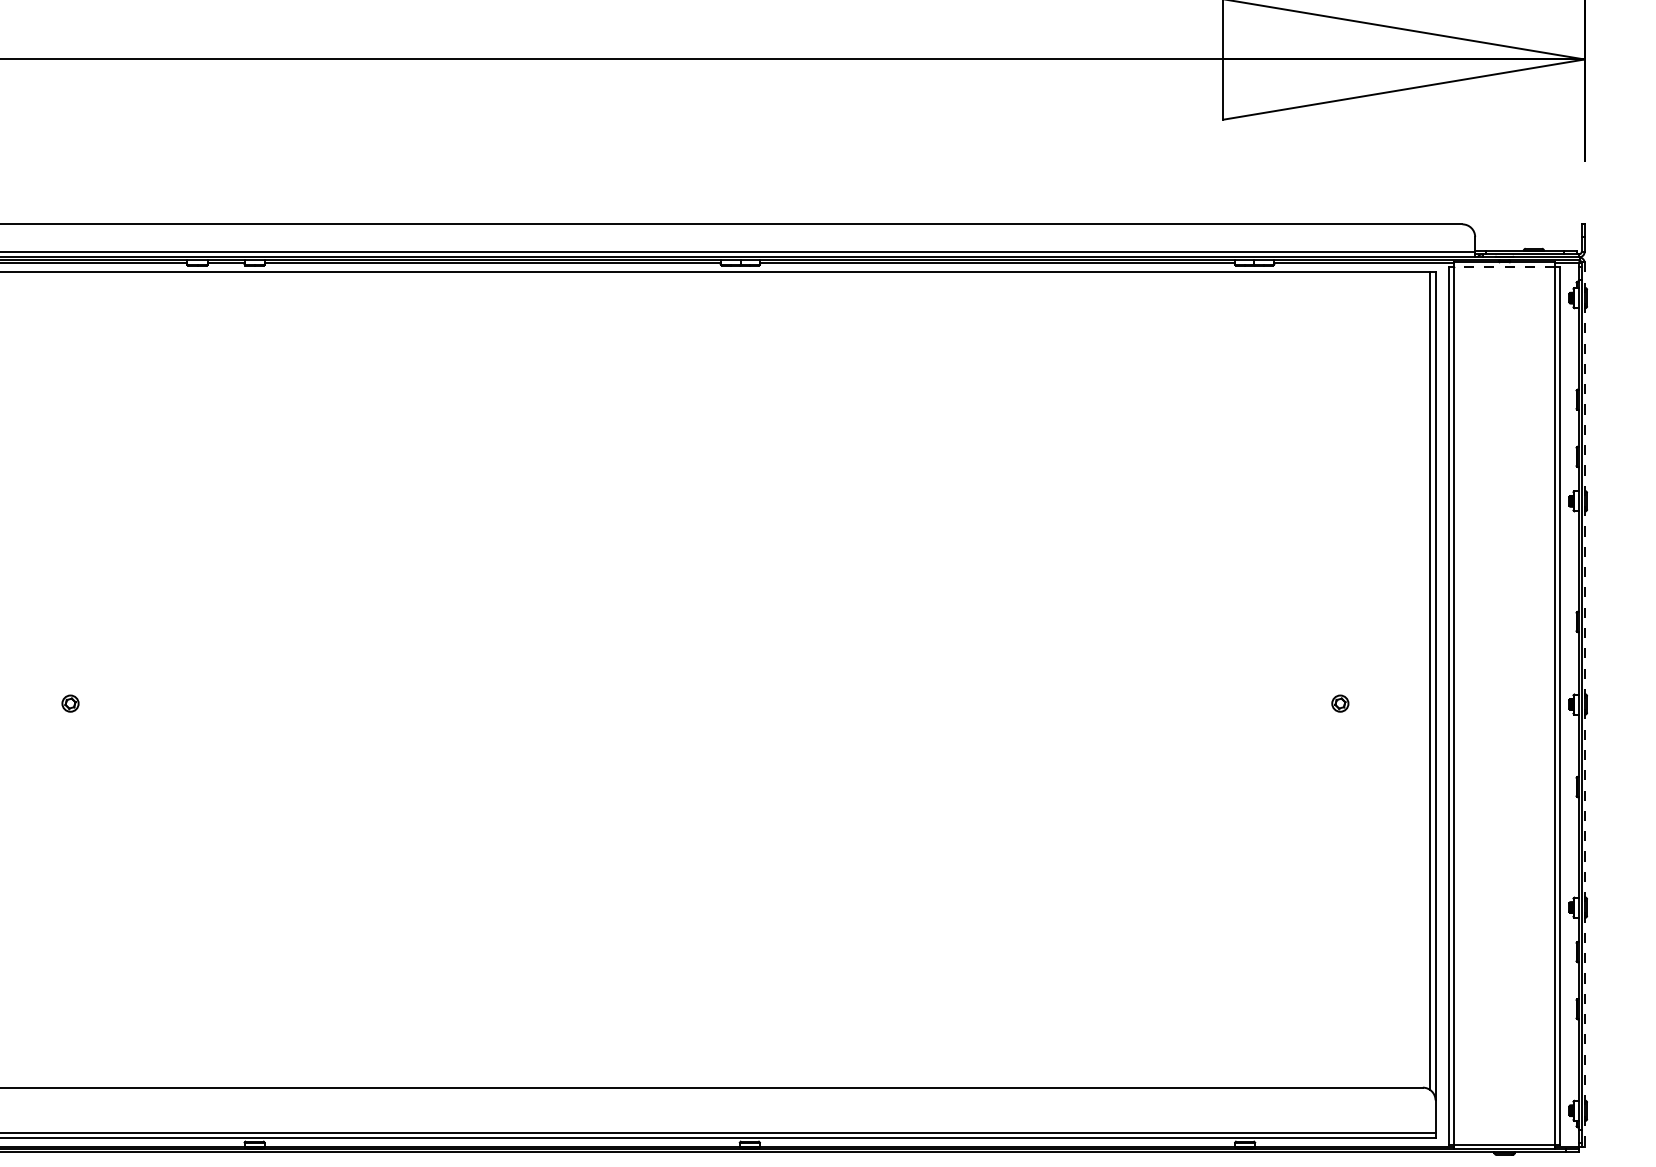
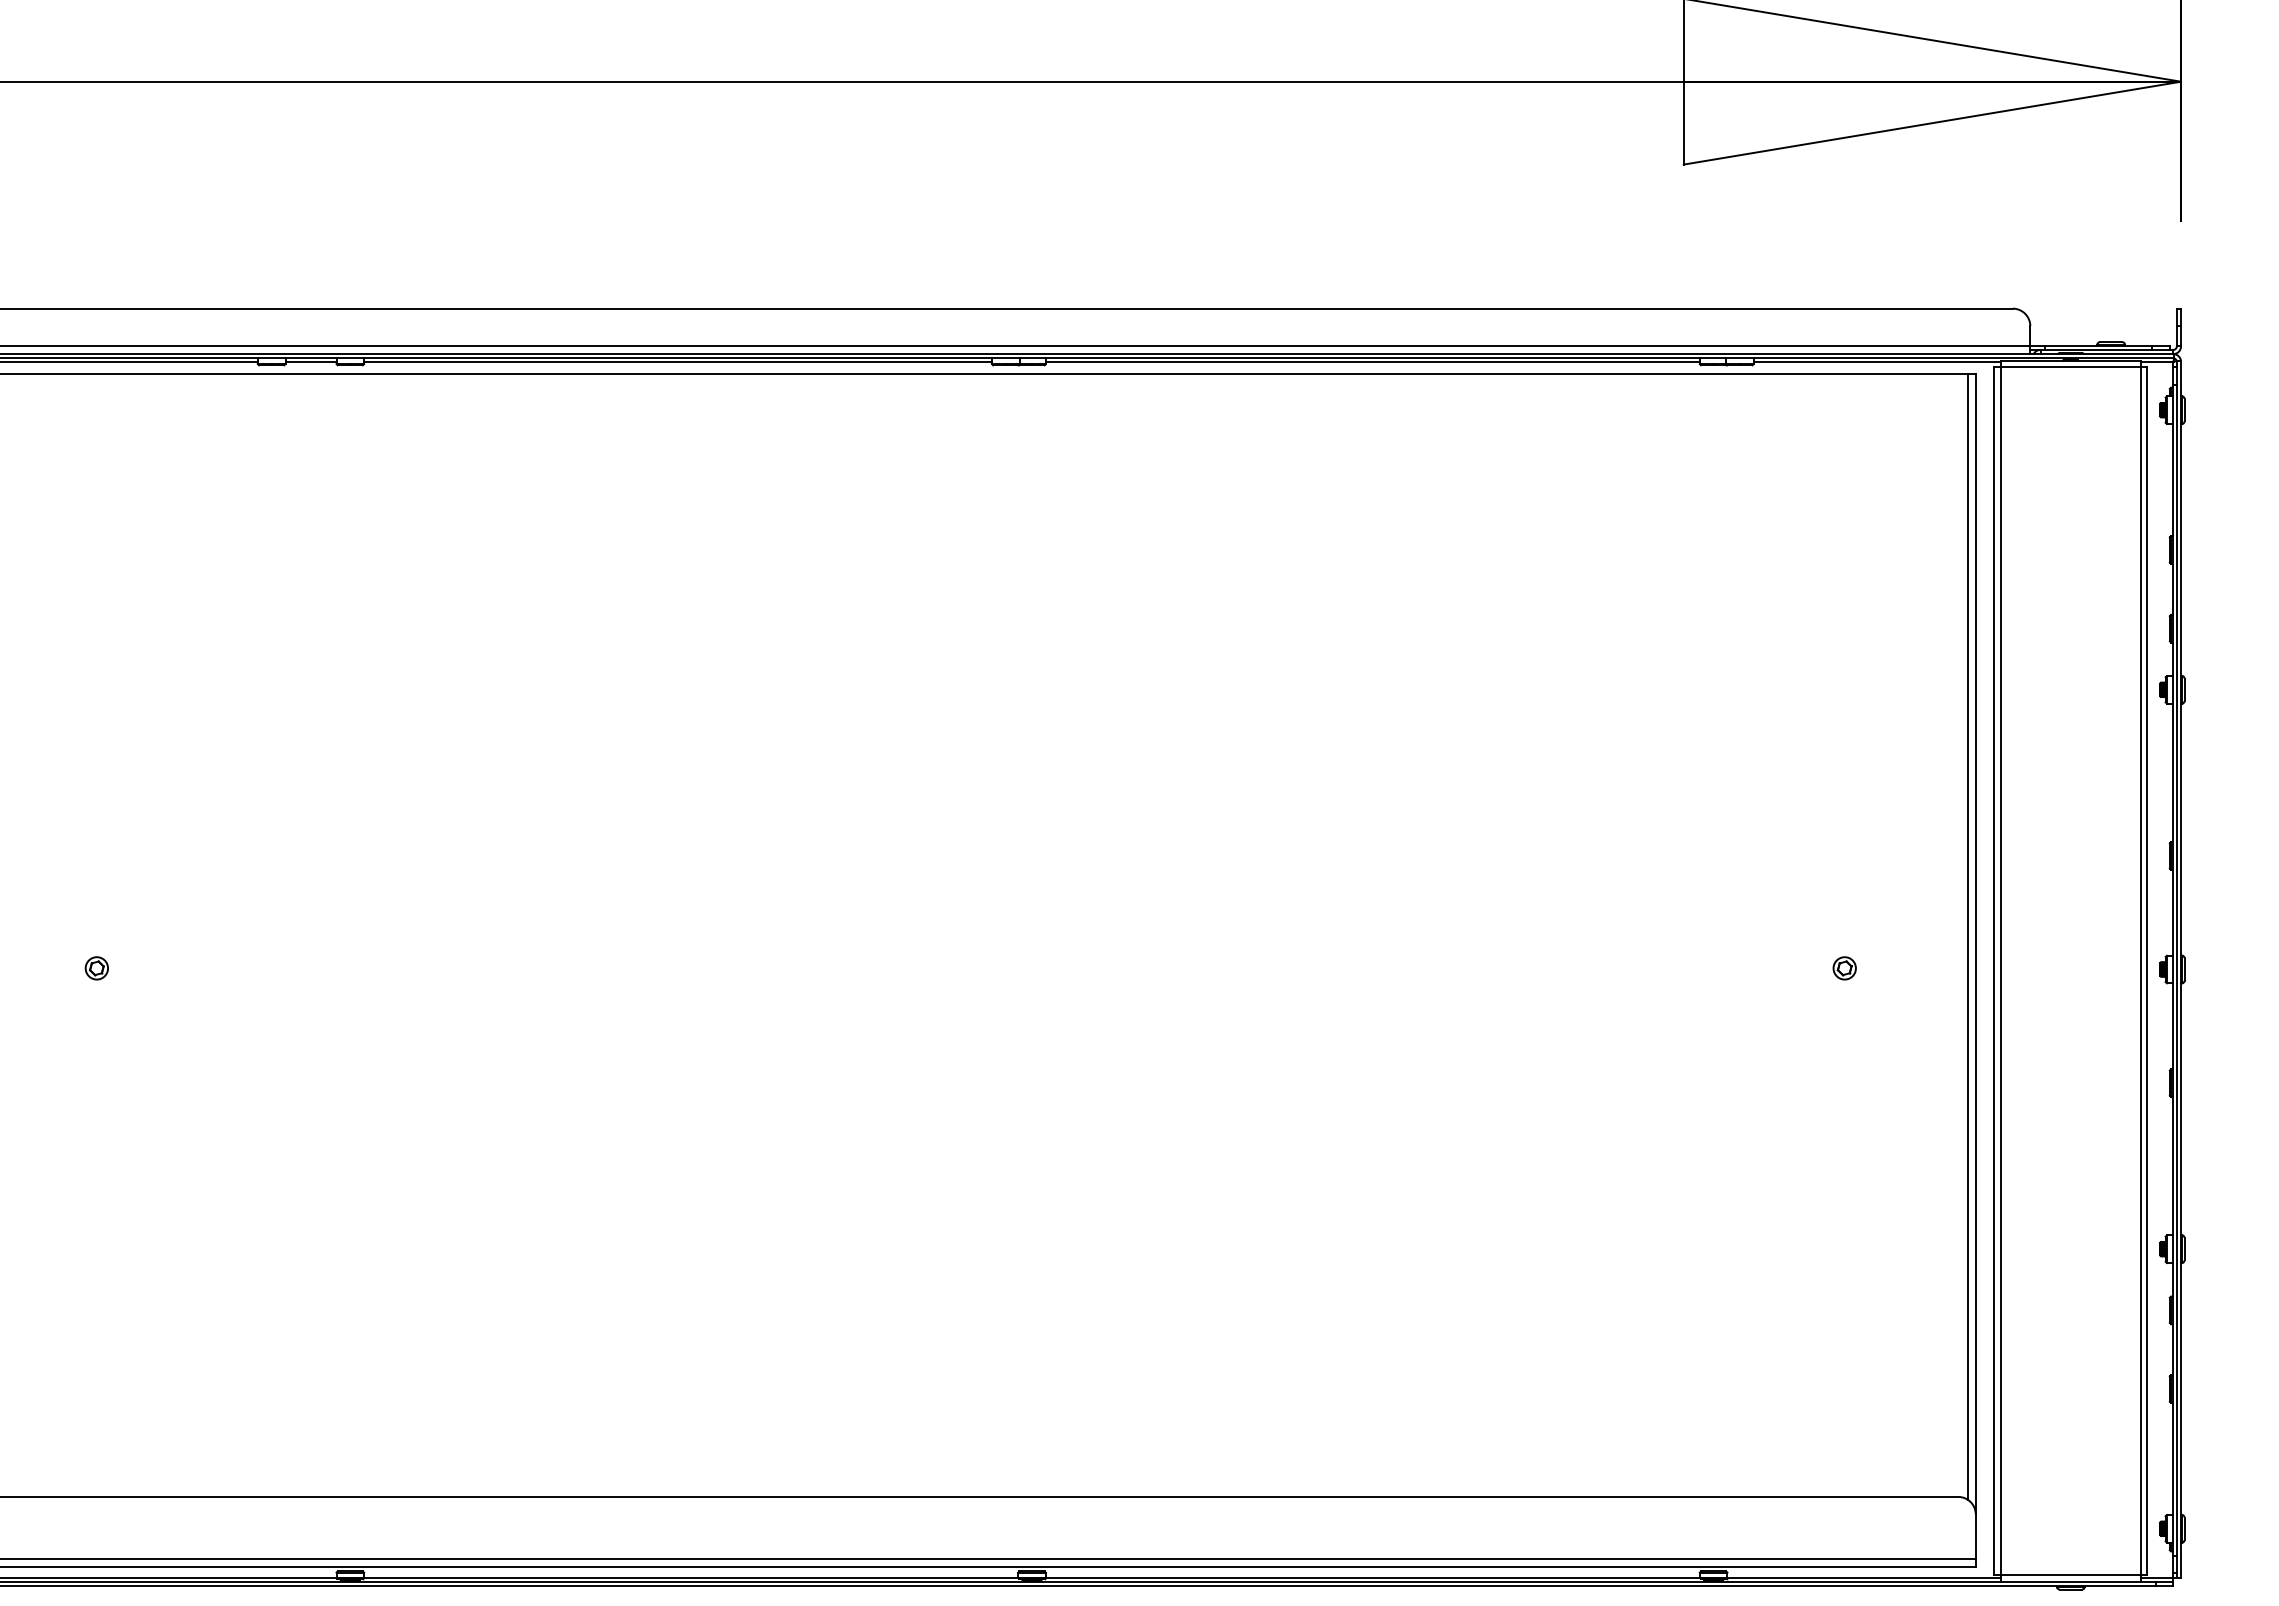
line: (1504, 267) -> (2070, 367), dashed -> solid
line: (1585, 704) -> (2181, 969), dashed -> solid

